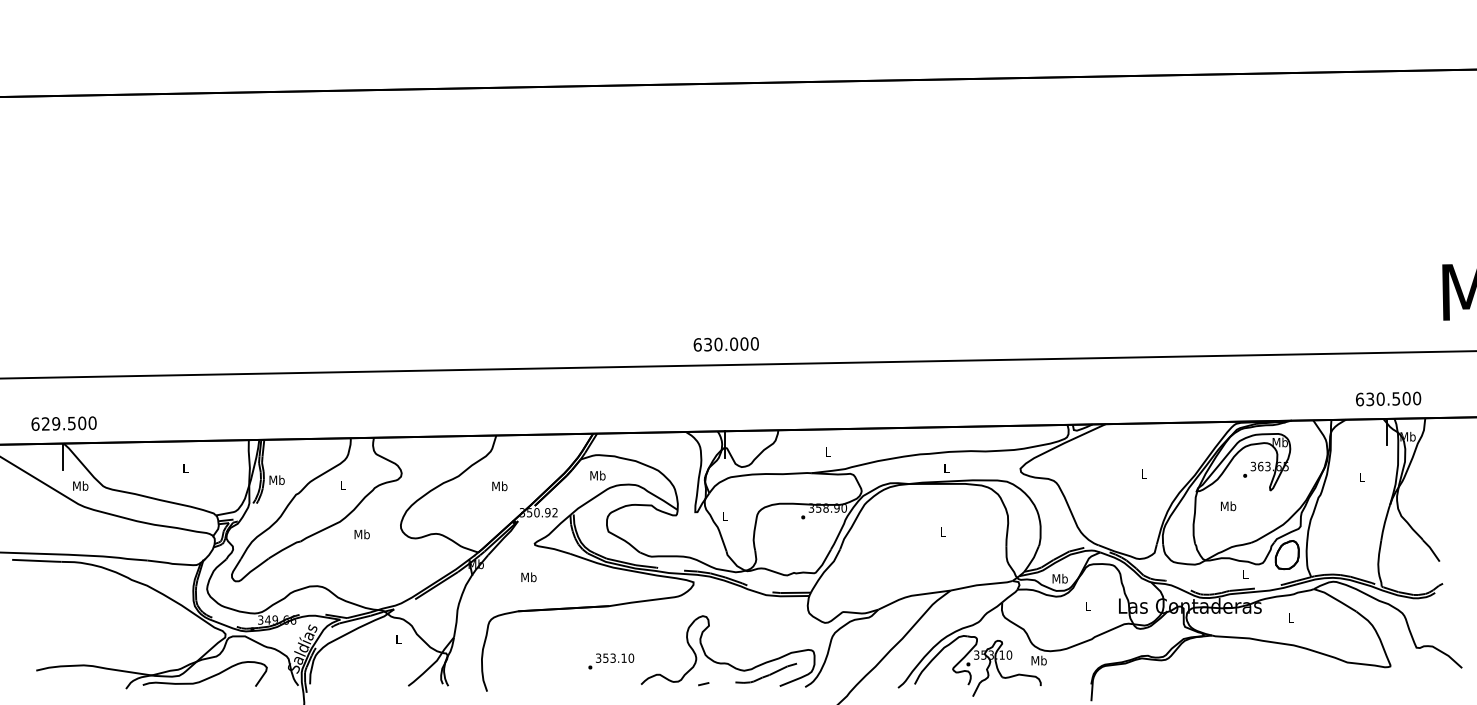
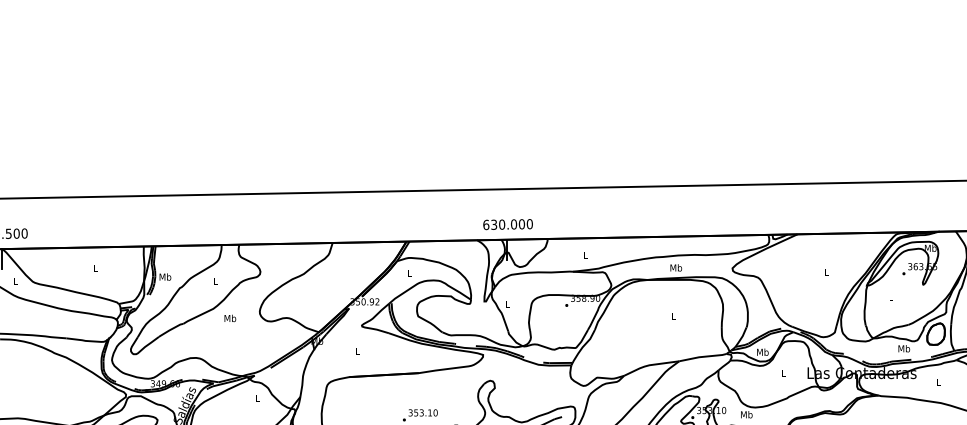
text: (725, 344) -> (507, 224), moved
text: (946, 467) -> (676, 267), L -> Mb
text: (597, 475) -> (409, 273), Mb -> L
text: (80, 485) -> (15, 281), Mb -> L
text: (499, 486) -> (335, 281), Mb -> L
text: (1228, 506) -> (891, 297), Mb -> L
text: (1245, 573) -> (904, 348), L -> Mb
text: (528, 577) -> (357, 351), Mb -> L

